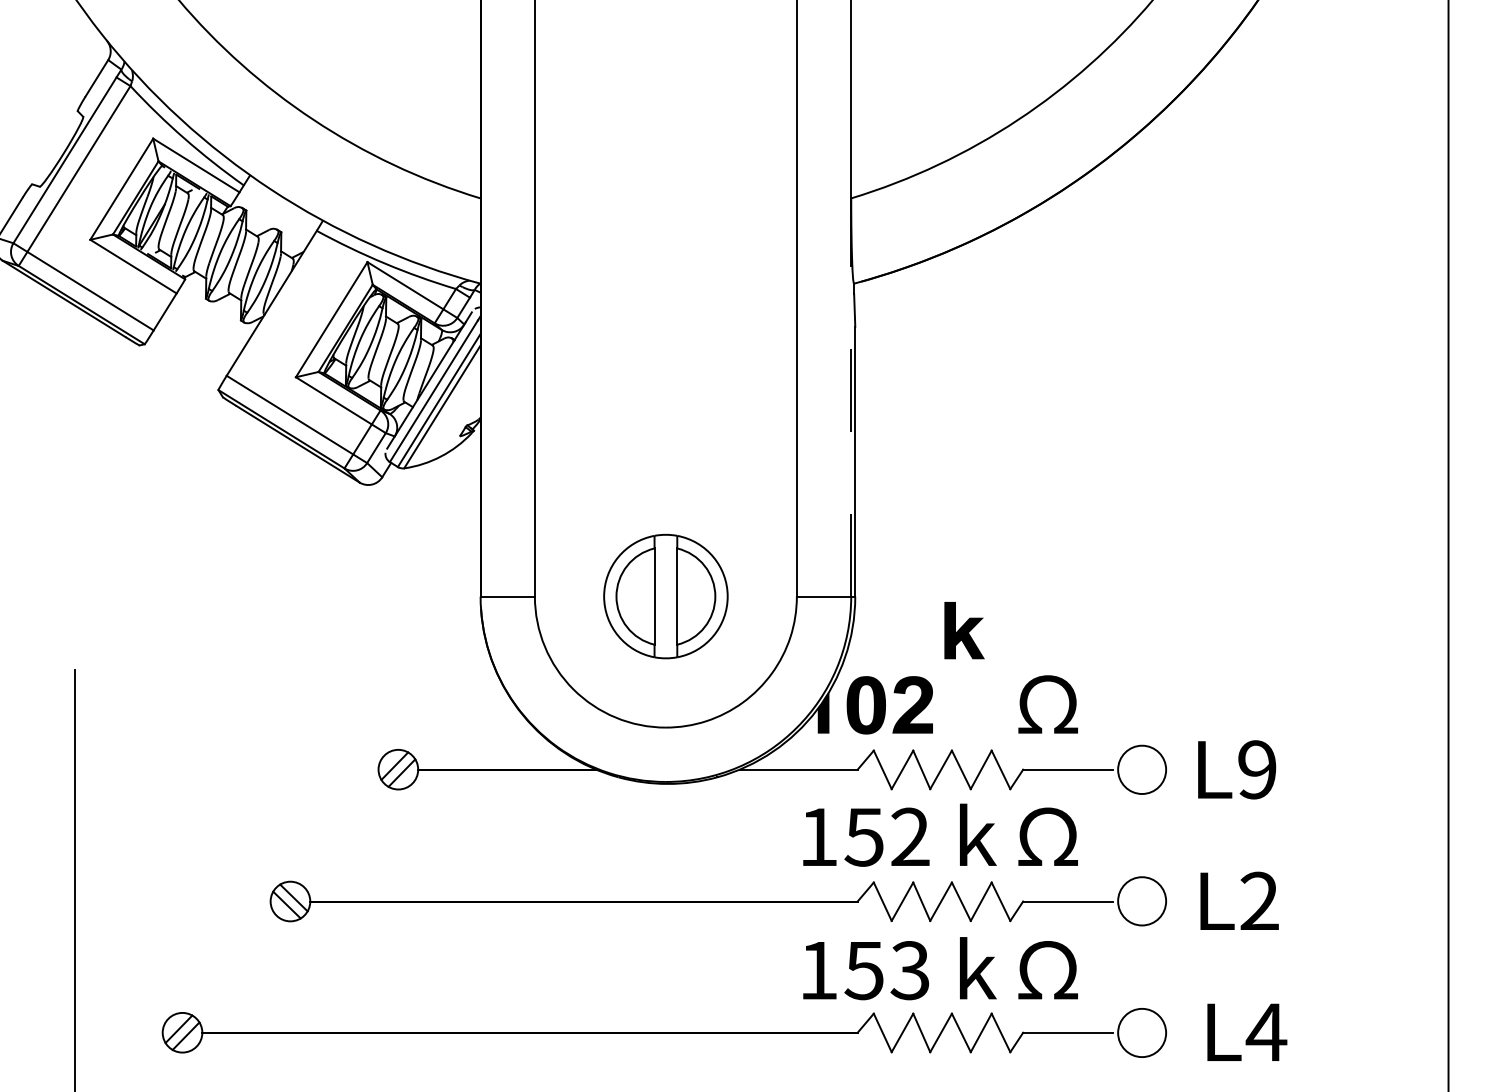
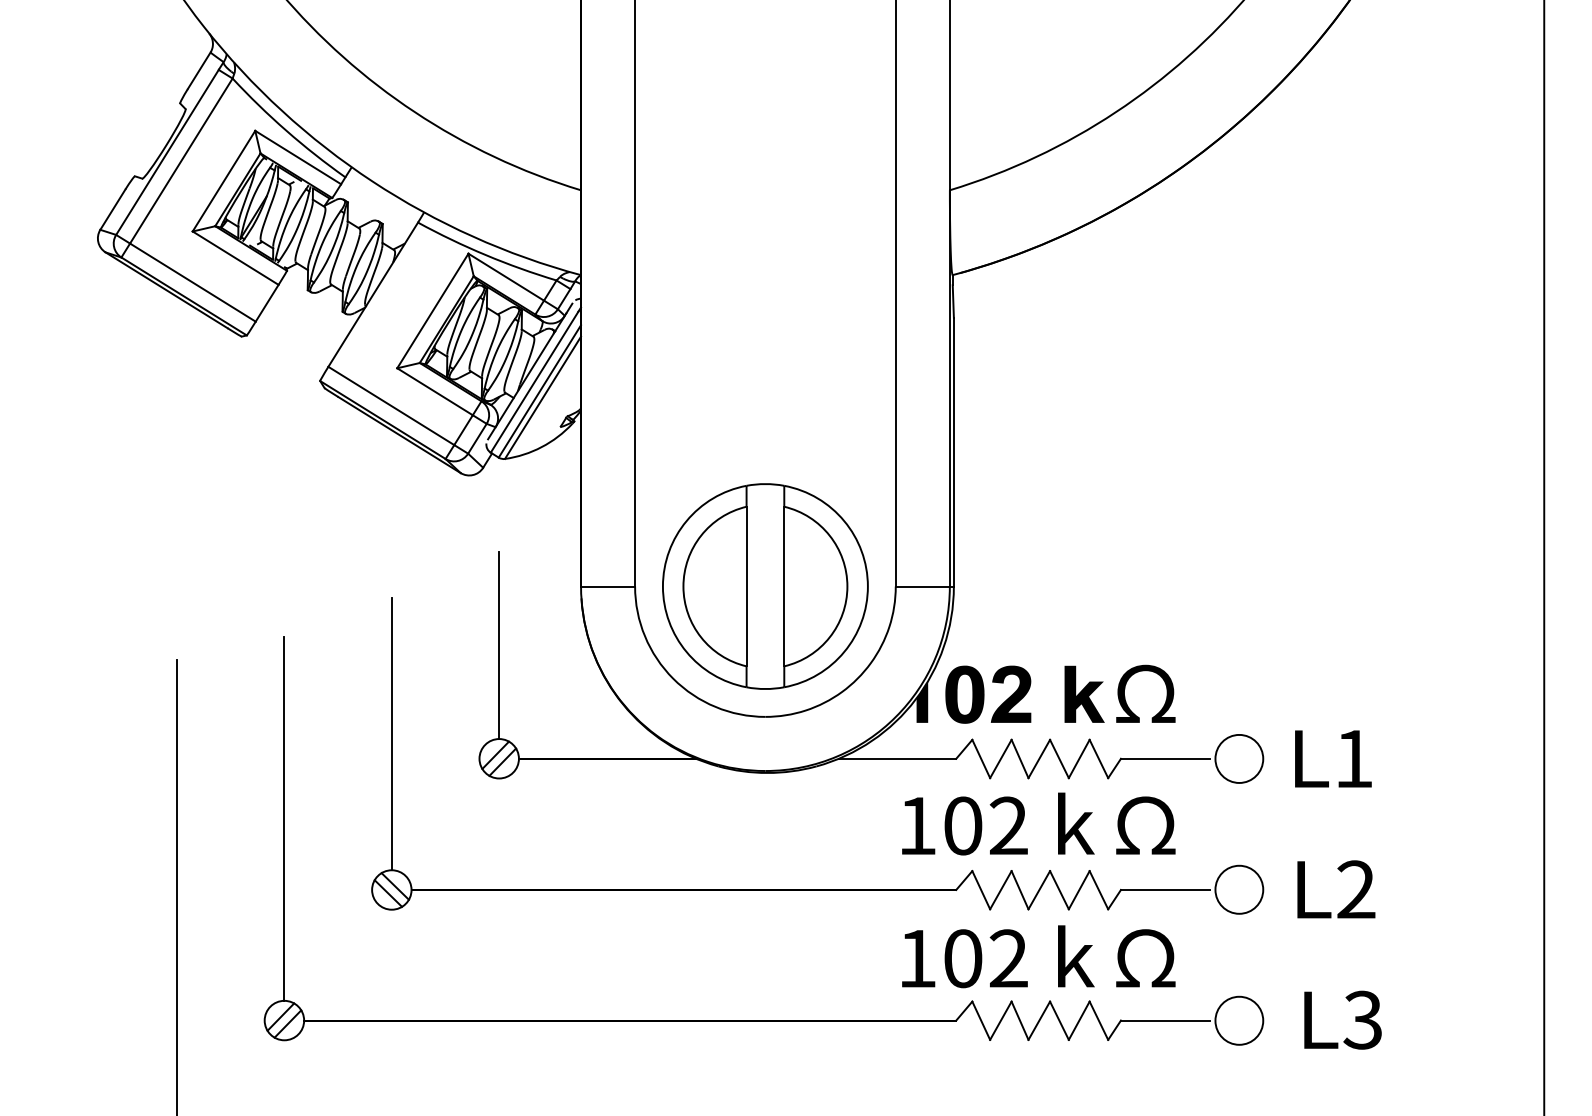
line: (850, 396) -> (949, 387), dashed -> solid
part: (665, 596) -> (765, 586), size x1.67
part: (964, 629) -> (1084, 693), moved
line: (398, 655) -> (499, 645), added
line: (290, 744) -> (391, 733), added
text: (1256, 769) -> (1353, 758), L9 -> L1
line: (182, 829) -> (284, 818), added
text: (863, 836) -> (962, 825), 152 -> 102
text: (887, 970) -> (985, 958), 153 -> 102
text: (1265, 1031) -> (1362, 1019), L4 -> L3

